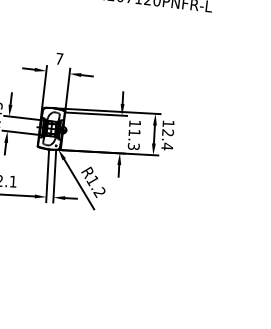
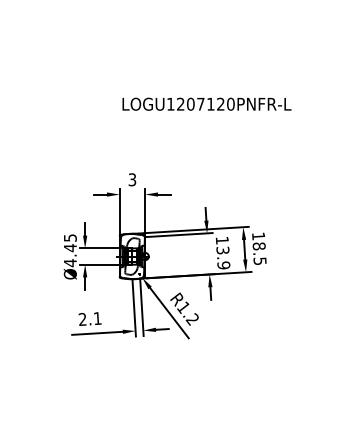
text: (59, 58) -> (132, 179), 7 -> 3
text: (134, 139) -> (223, 257), 11.3 -> 13.9
text: (167, 139) -> (259, 253), 12.4 -> 18.5

